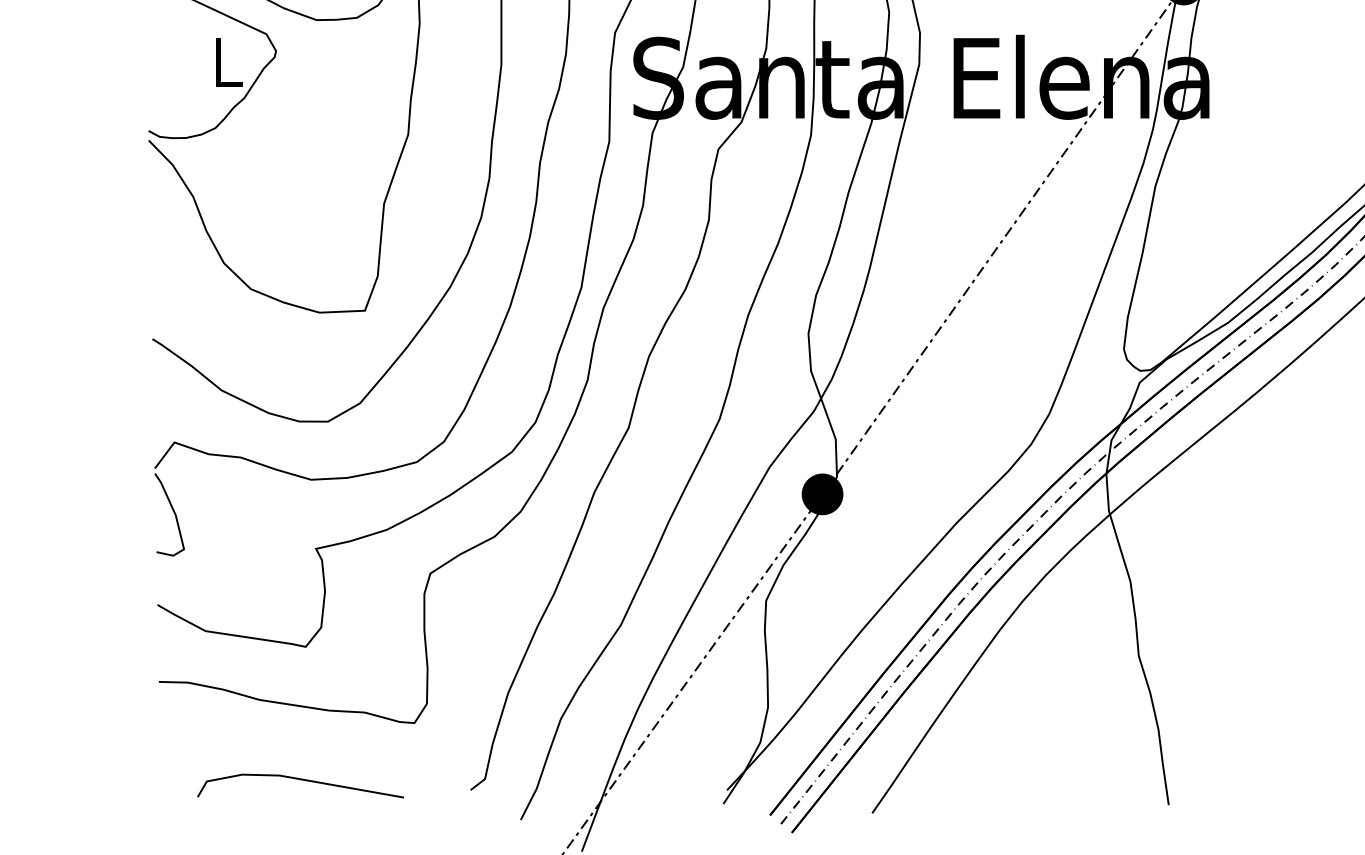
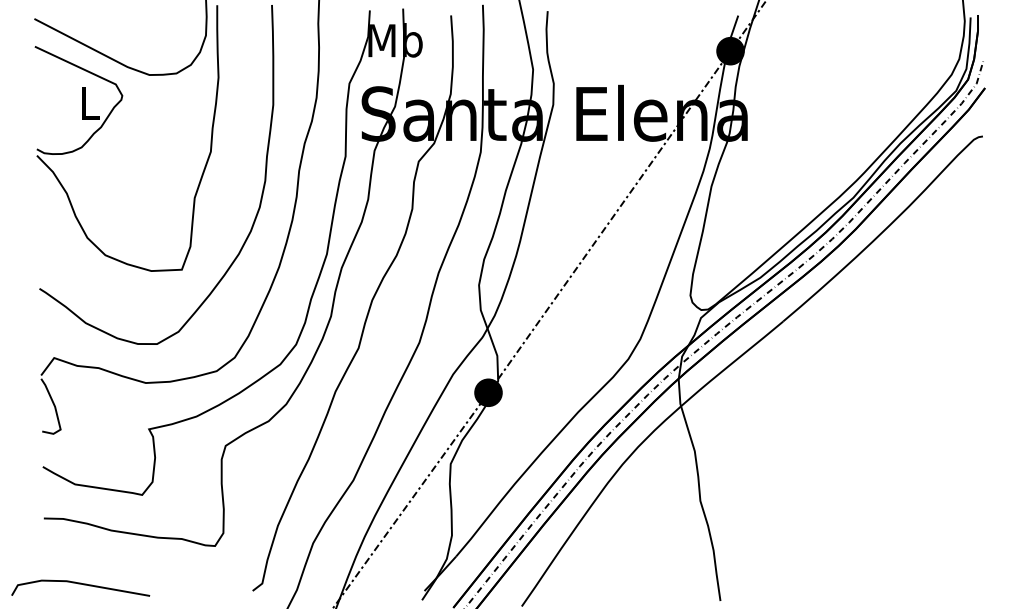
line: (300, 780) -> (80, 584), moved

